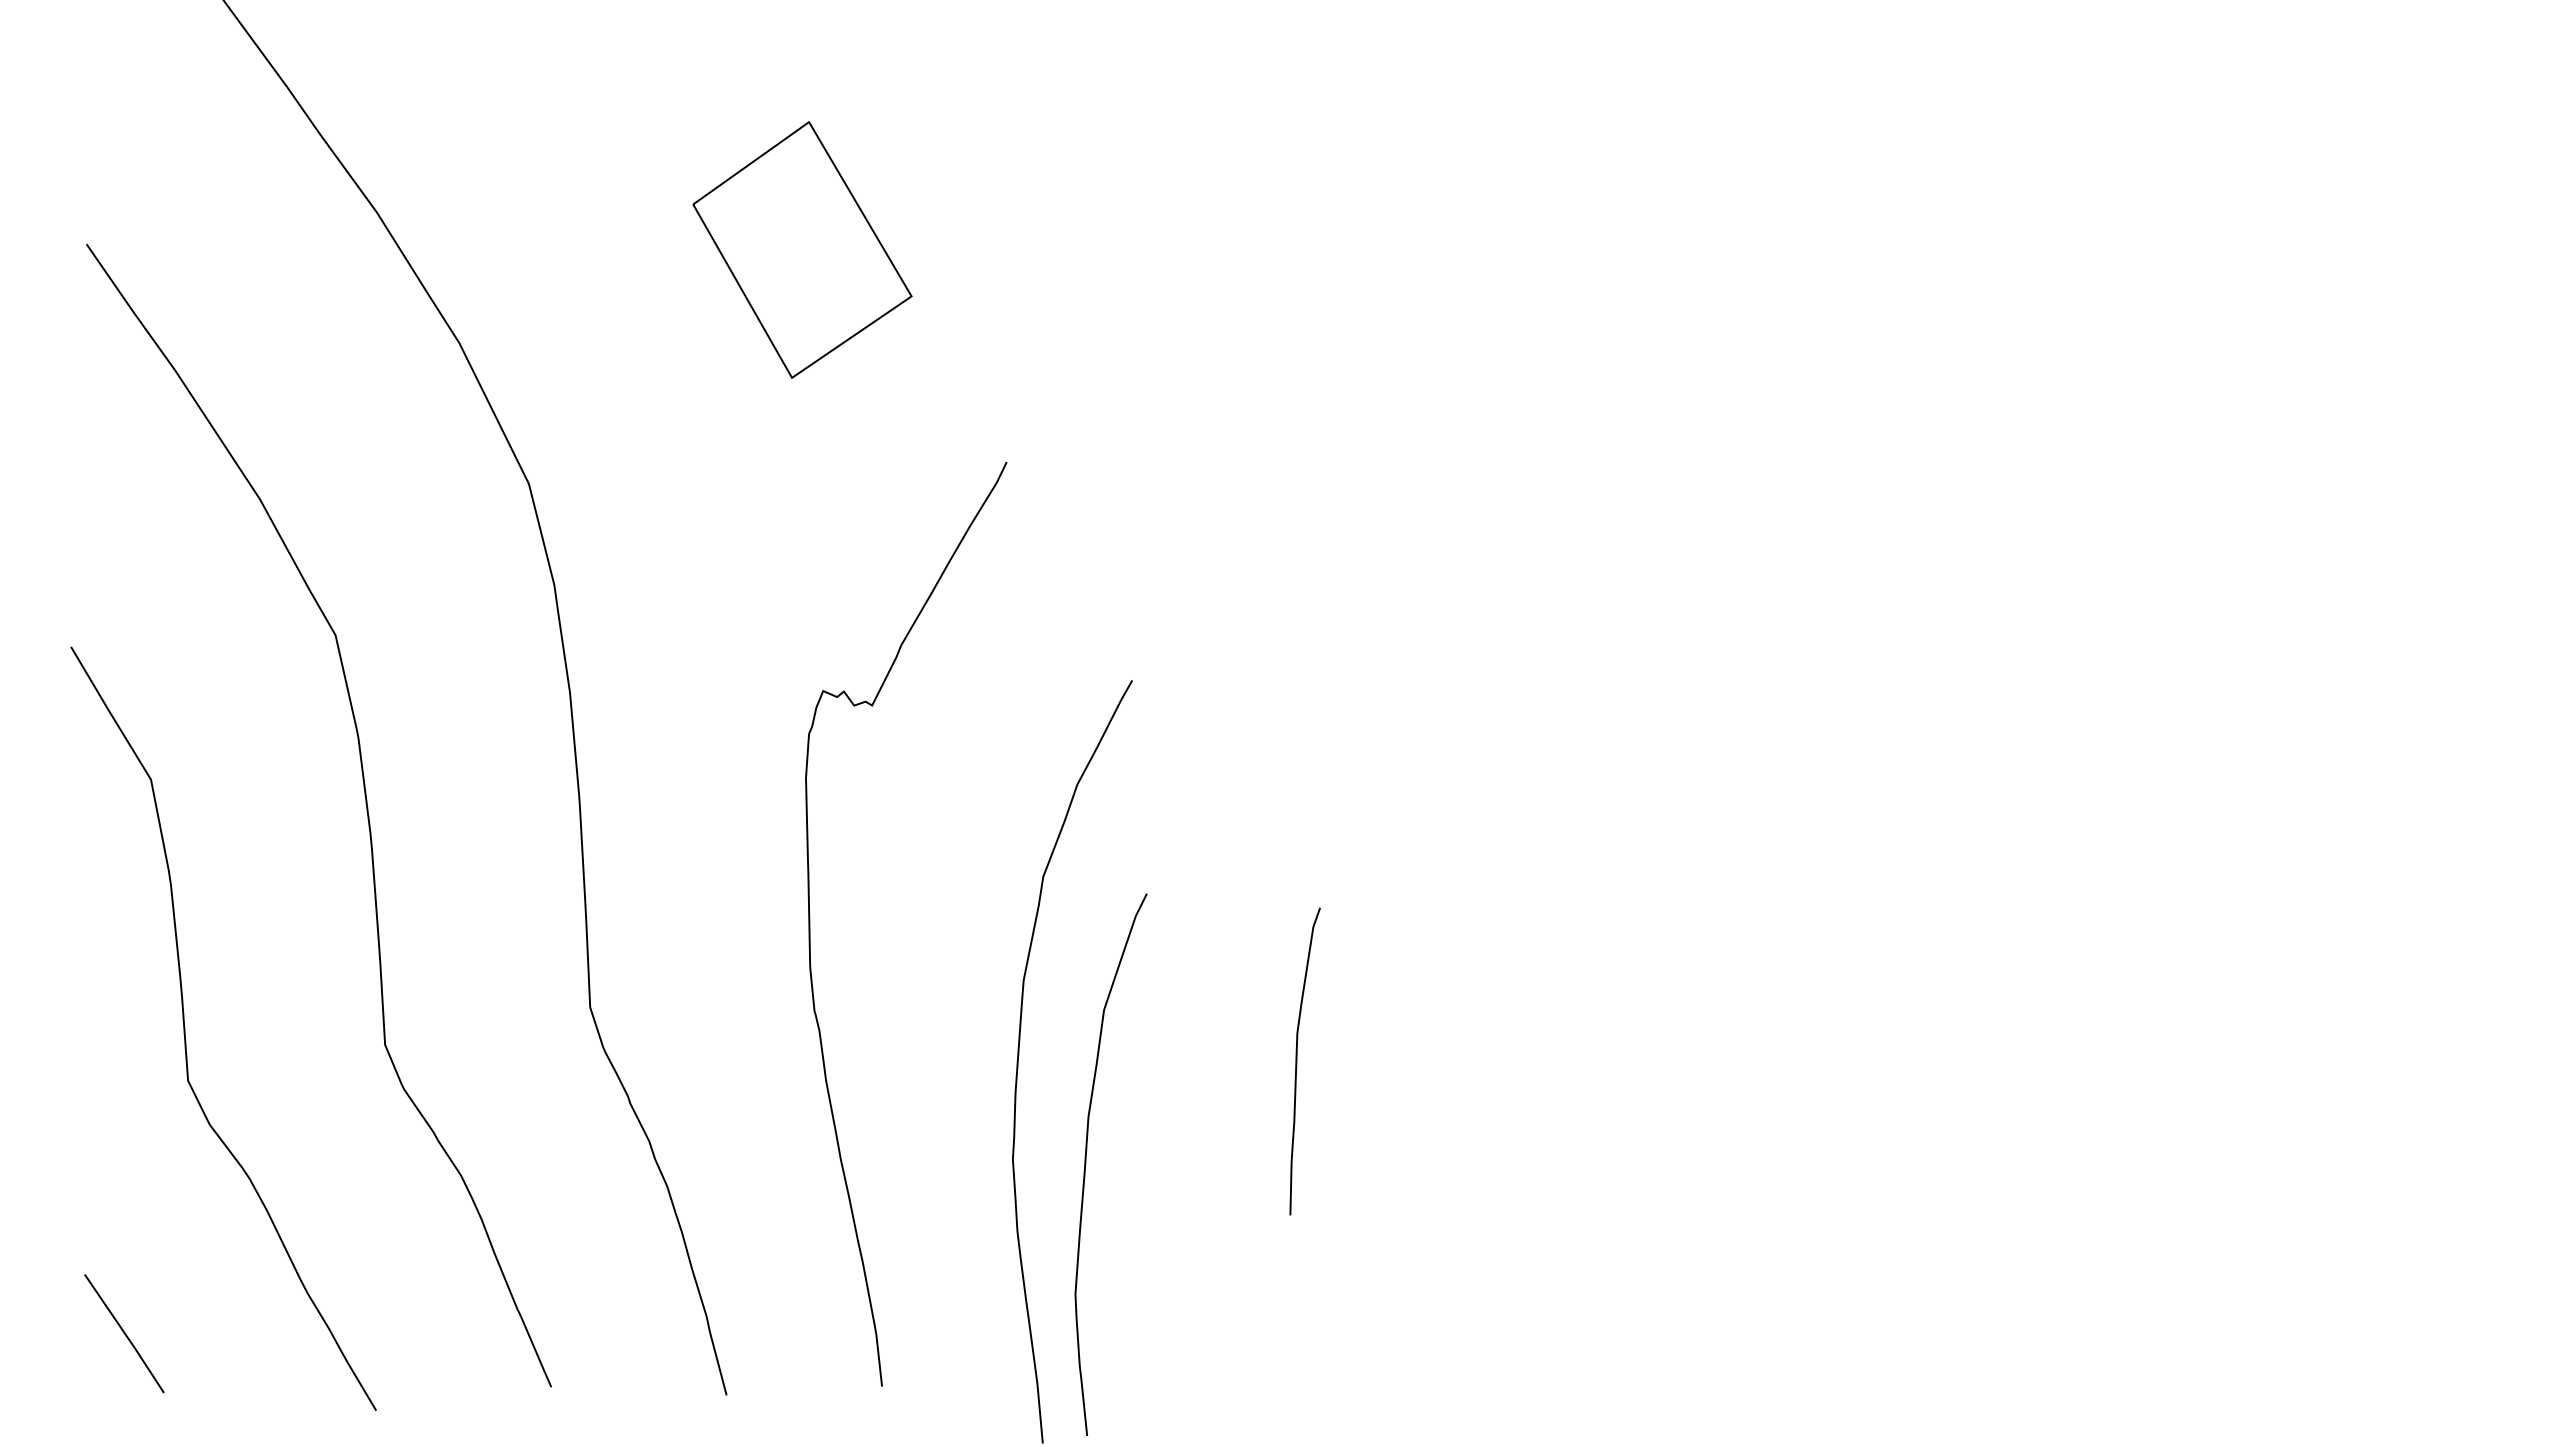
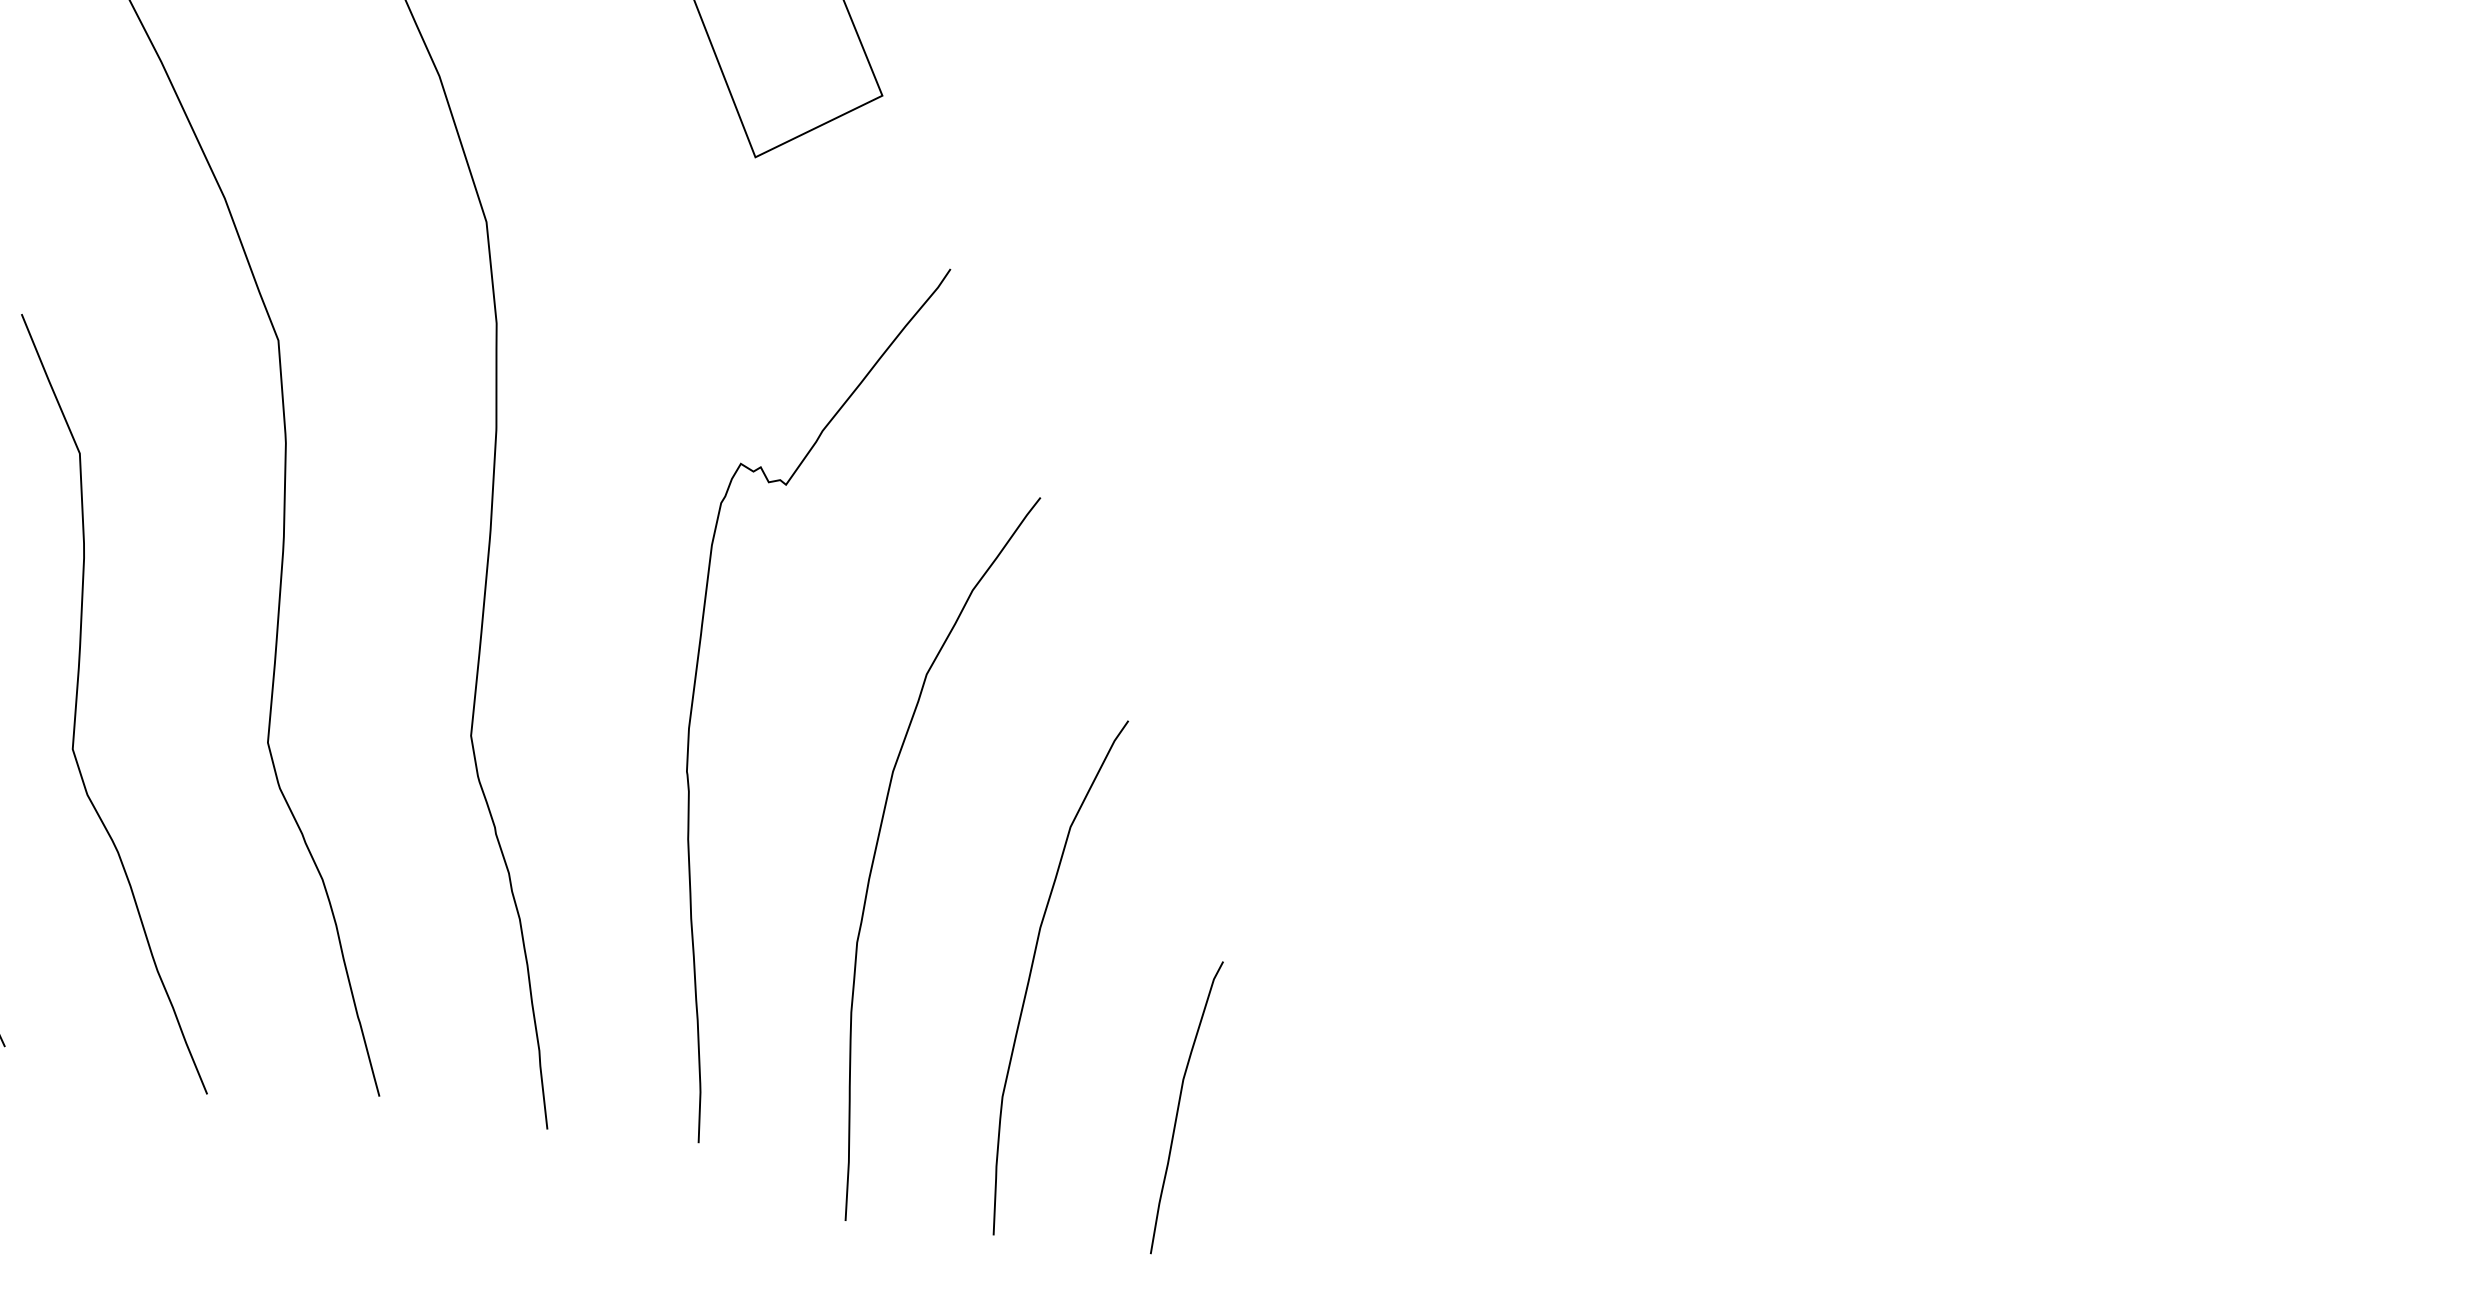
curve: (1297, 1061) -> (1179, 1106), moved
curve: (1086, 1164) -> (1031, 973), moved

